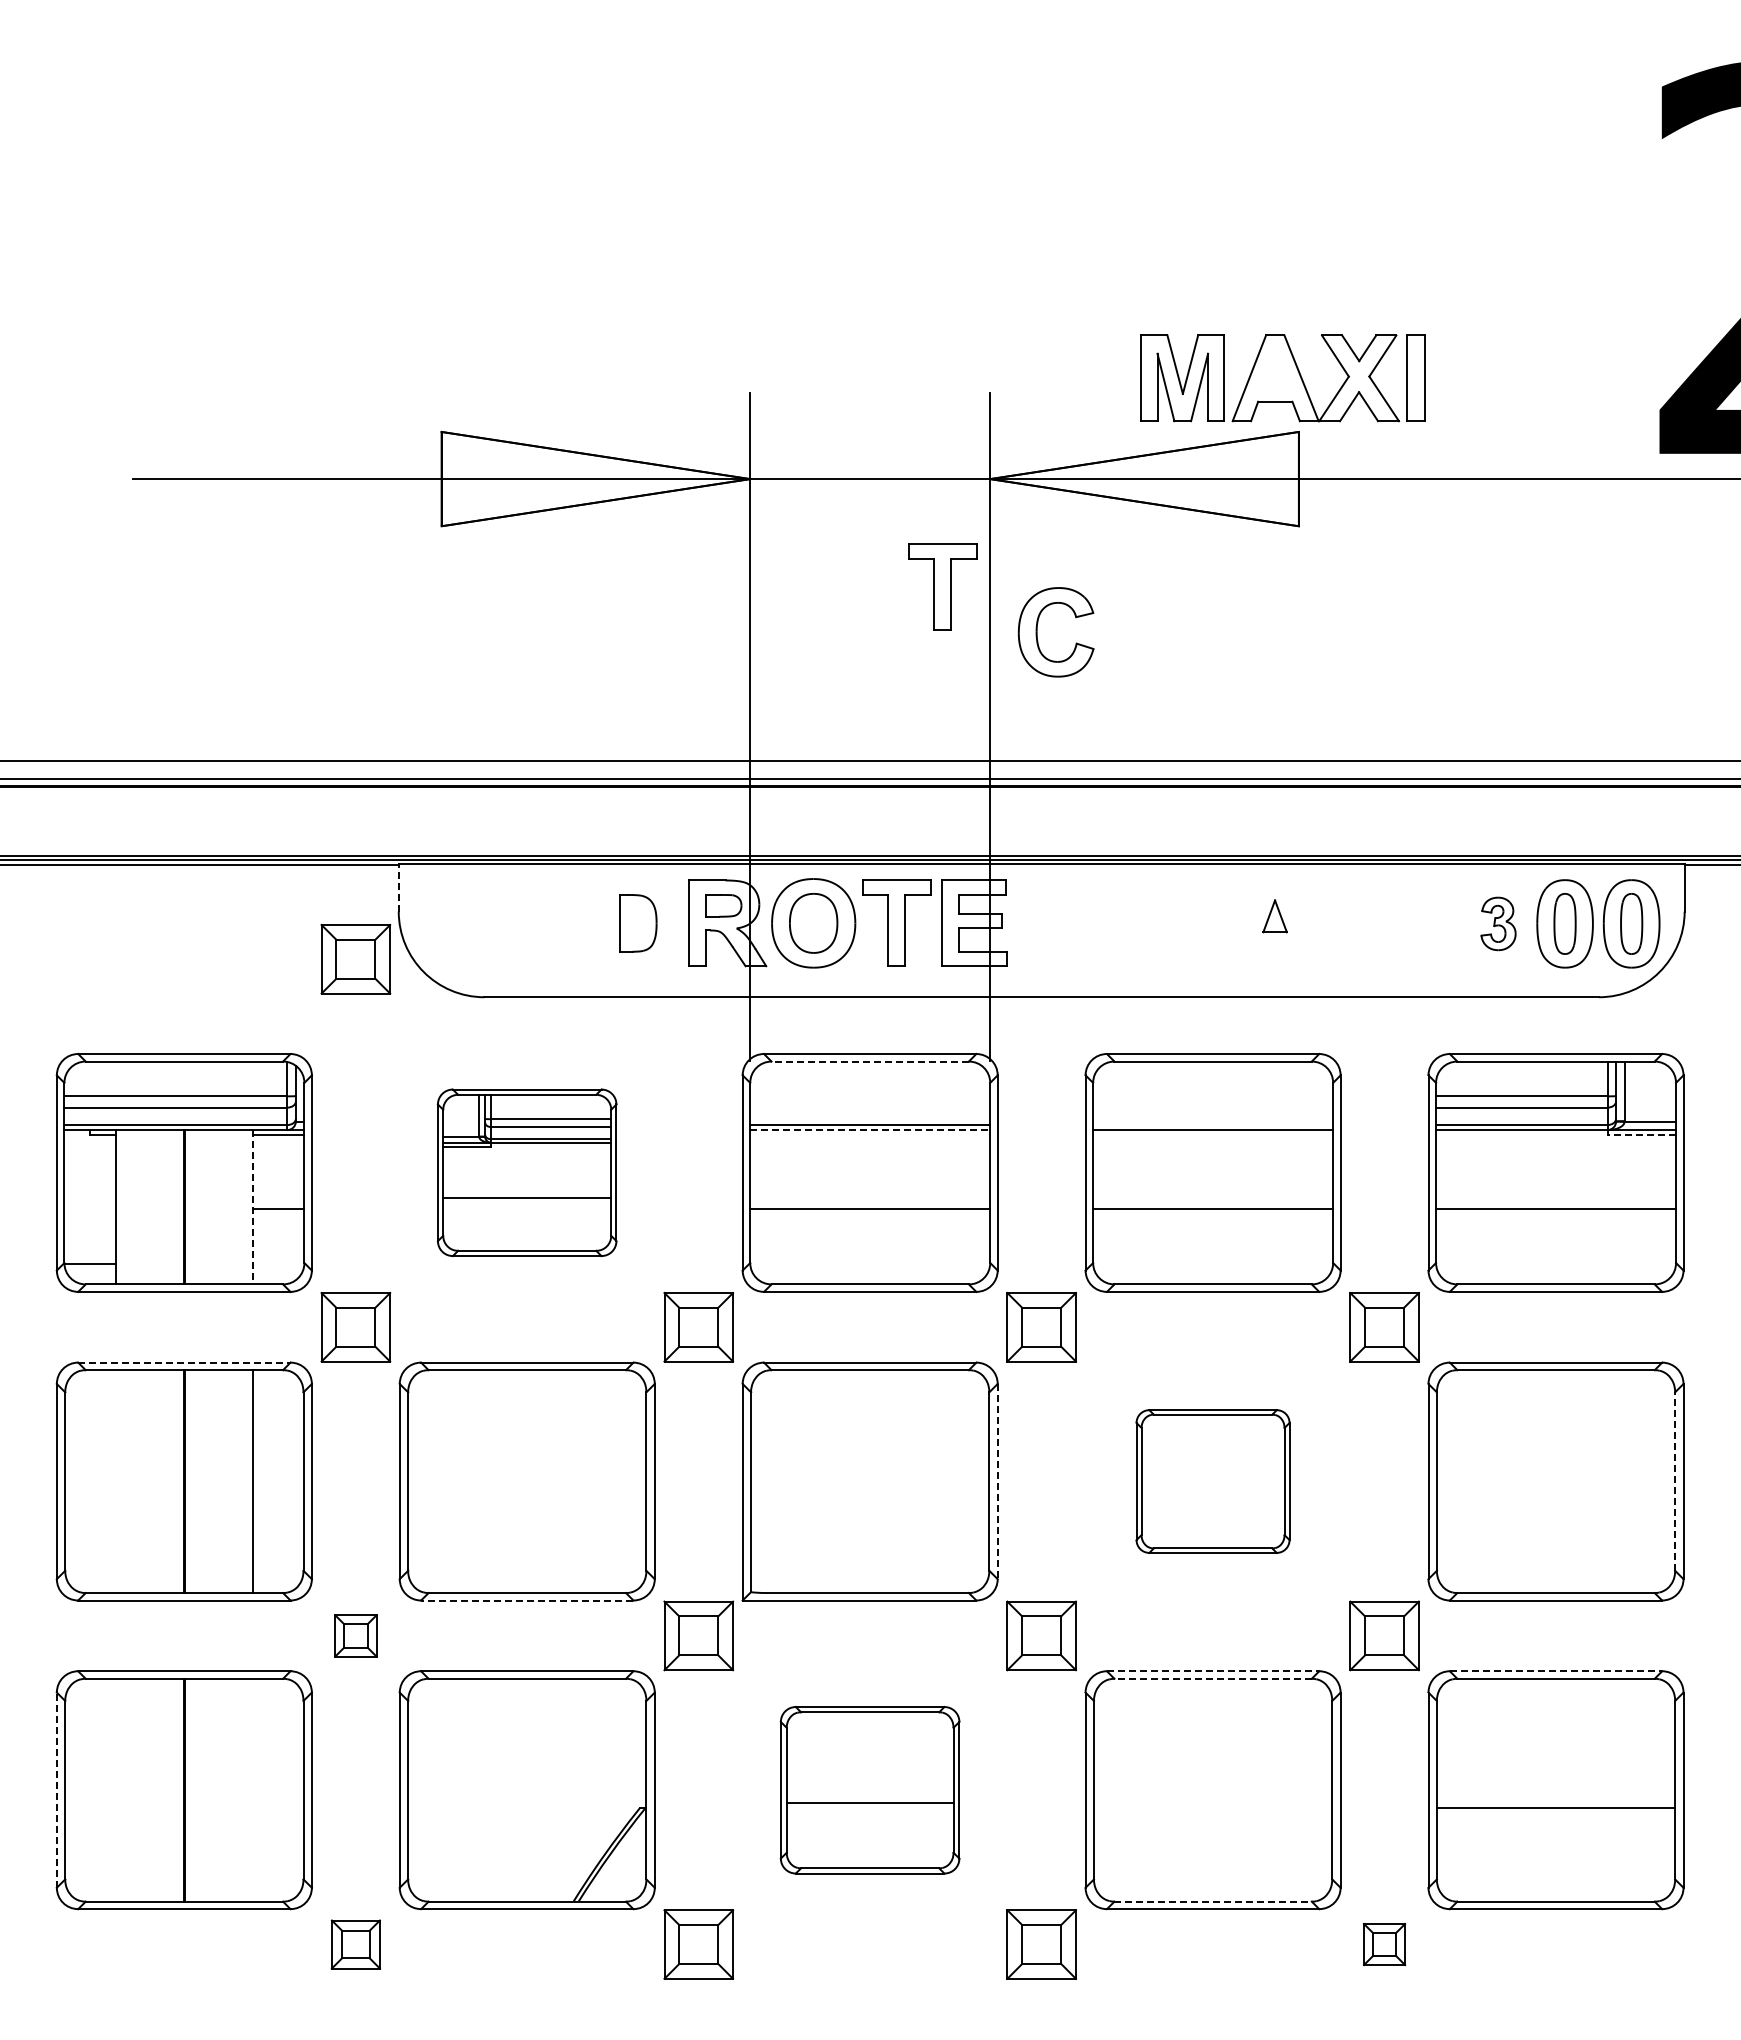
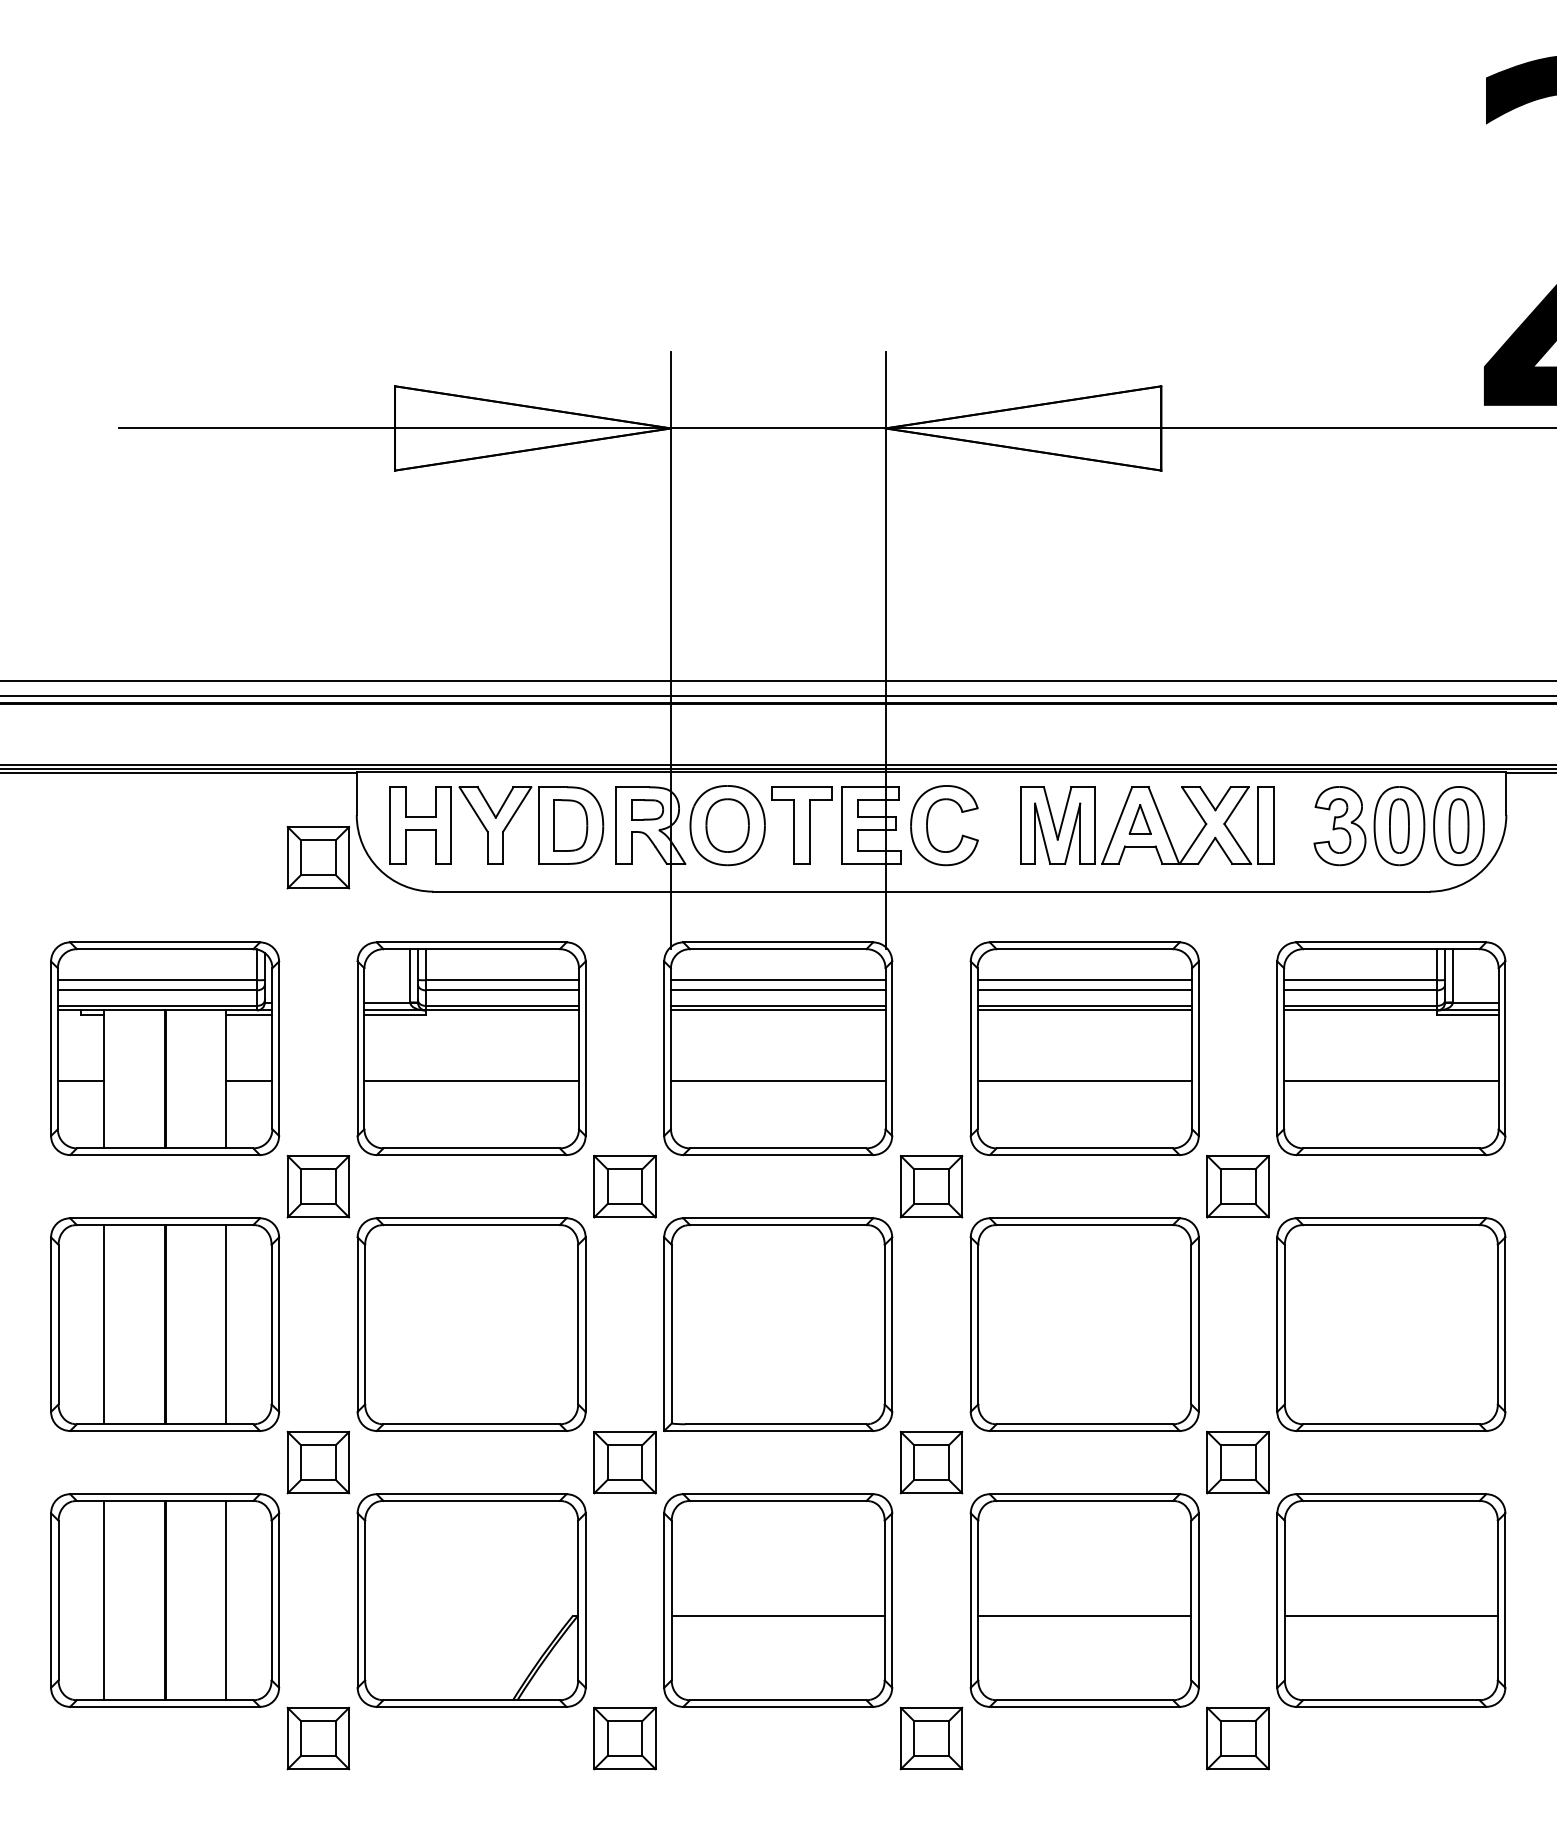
part: (1282, 378) -> (1146, 825), moved
part: (942, 586) -> (842, 524), removed
part: (1037, 632) -> (927, 825), moved
line: (398, 887) -> (356, 793), dashed -> solid
part: (555, 923) -> (496, 825), added
part: (1498, 923) -> (1339, 825), size x1.67
line: (870, 1061) -> (778, 949), dashed -> solid
line: (870, 1096) -> (778, 980), added
line: (1213, 1096) -> (1085, 980), added
line: (870, 1107) -> (778, 990), added
line: (1213, 1107) -> (1085, 990), added
line: (1213, 1125) -> (1085, 1006), added
line: (870, 1130) -> (778, 1010), dashed -> solid
line: (1641, 1135) -> (1467, 1015), dashed -> solid
part: (526, 1172) -> (470, 1048), size x1.43
line: (253, 1207) -> (226, 1079), dashed -> solid
line: (89, 1264) -> (80, 1081), moved
line: (184, 1362) -> (165, 1218), dashed -> solid
line: (115, 1481) -> (103, 1324), added
line: (997, 1481) -> (892, 1324), dashed -> solid
part: (1212, 1481) -> (1084, 1324), size x1.67
line: (1675, 1481) -> (1498, 1324), dashed -> solid
line: (526, 1600) -> (470, 1430), dashed -> solid
part: (355, 1635) -> (318, 1462), size x1.67
line: (1213, 1671) -> (1085, 1494), dashed -> solid
line: (1556, 1671) -> (1391, 1494), dashed -> solid
line: (1213, 1678) -> (1085, 1500), dashed -> solid
line: (115, 1789) -> (103, 1599), added
line: (253, 1789) -> (226, 1599), added
line: (56, 1790) -> (50, 1600), dashed -> solid
part: (869, 1790) -> (777, 1600), size x1.43
line: (1212, 1807) -> (1084, 1616), added
line: (1213, 1901) -> (1085, 1700), dashed -> solid
part: (355, 1944) -> (318, 1738), size x1.43
part: (1384, 1944) -> (1238, 1738), size x1.67

